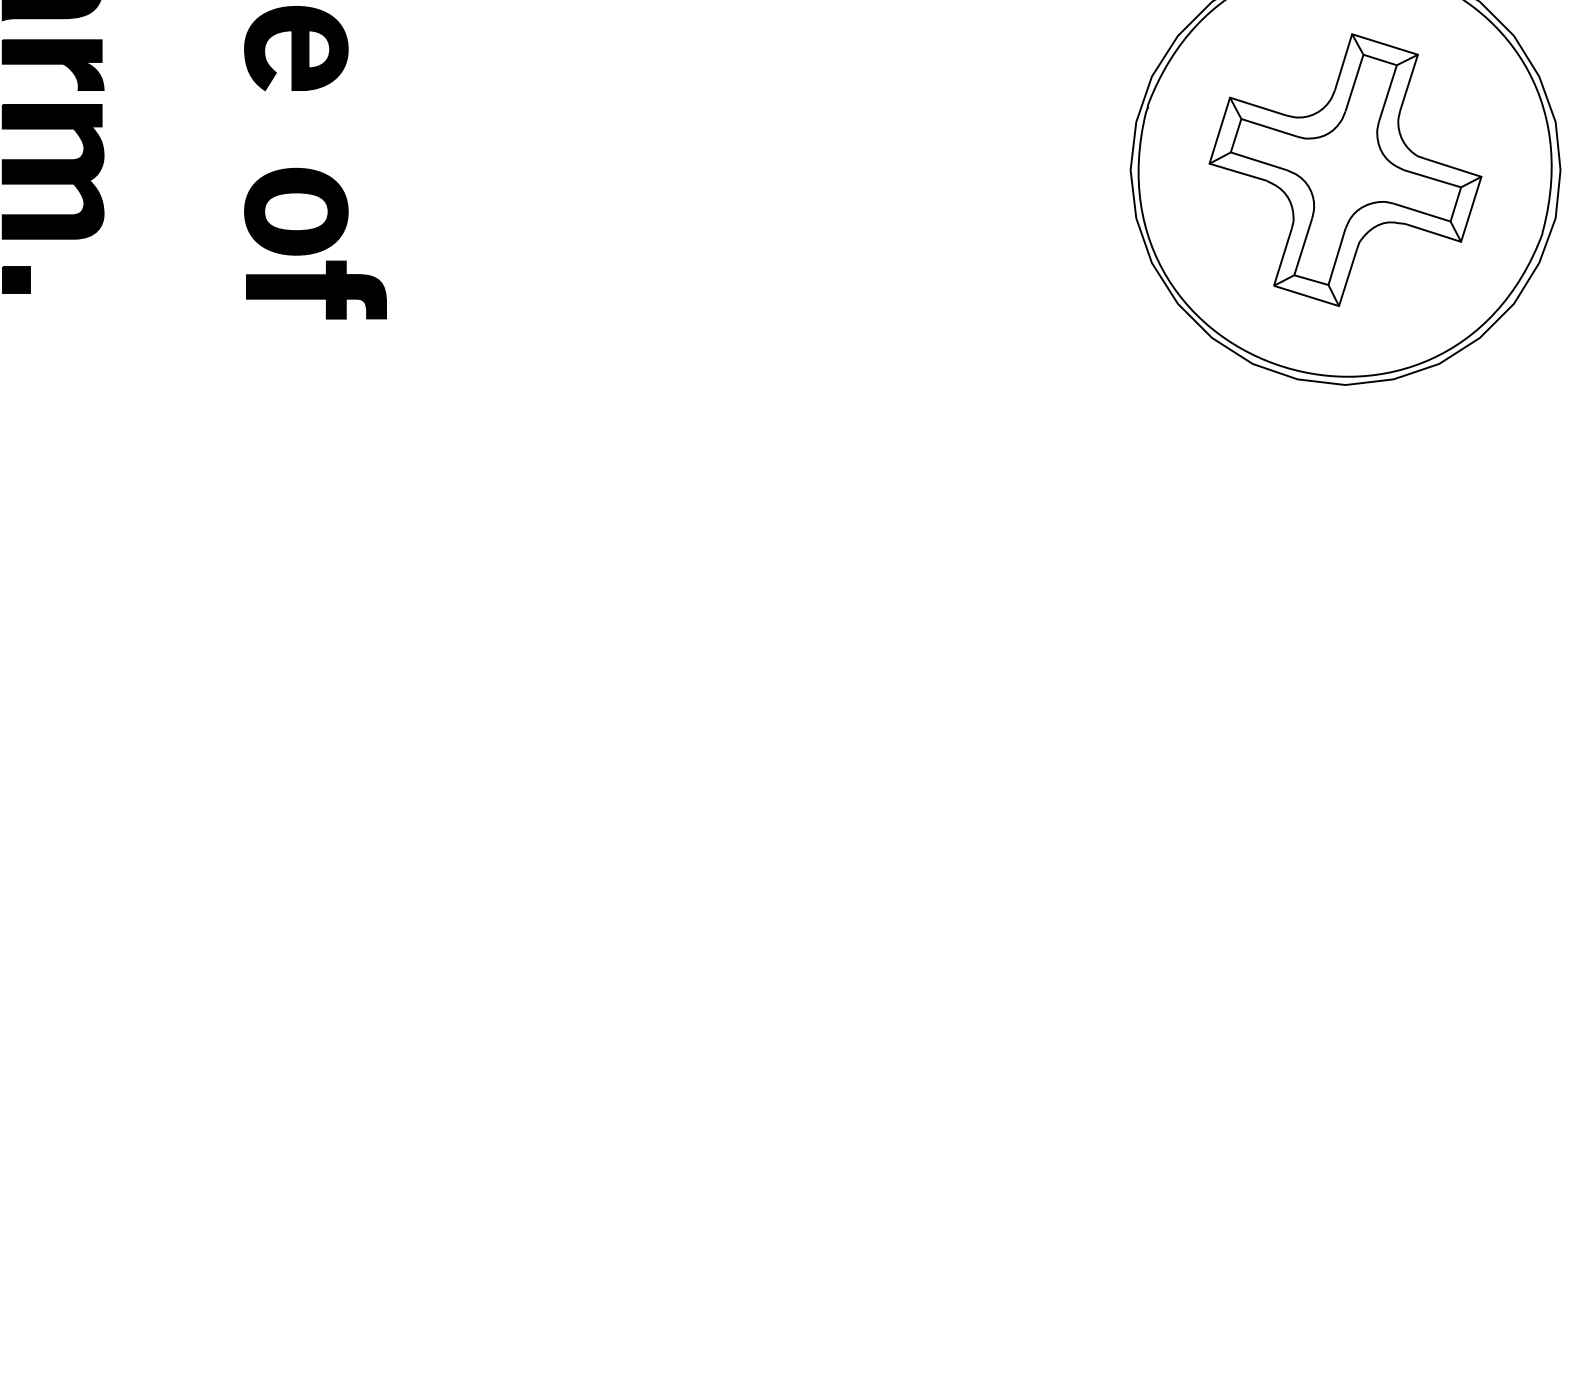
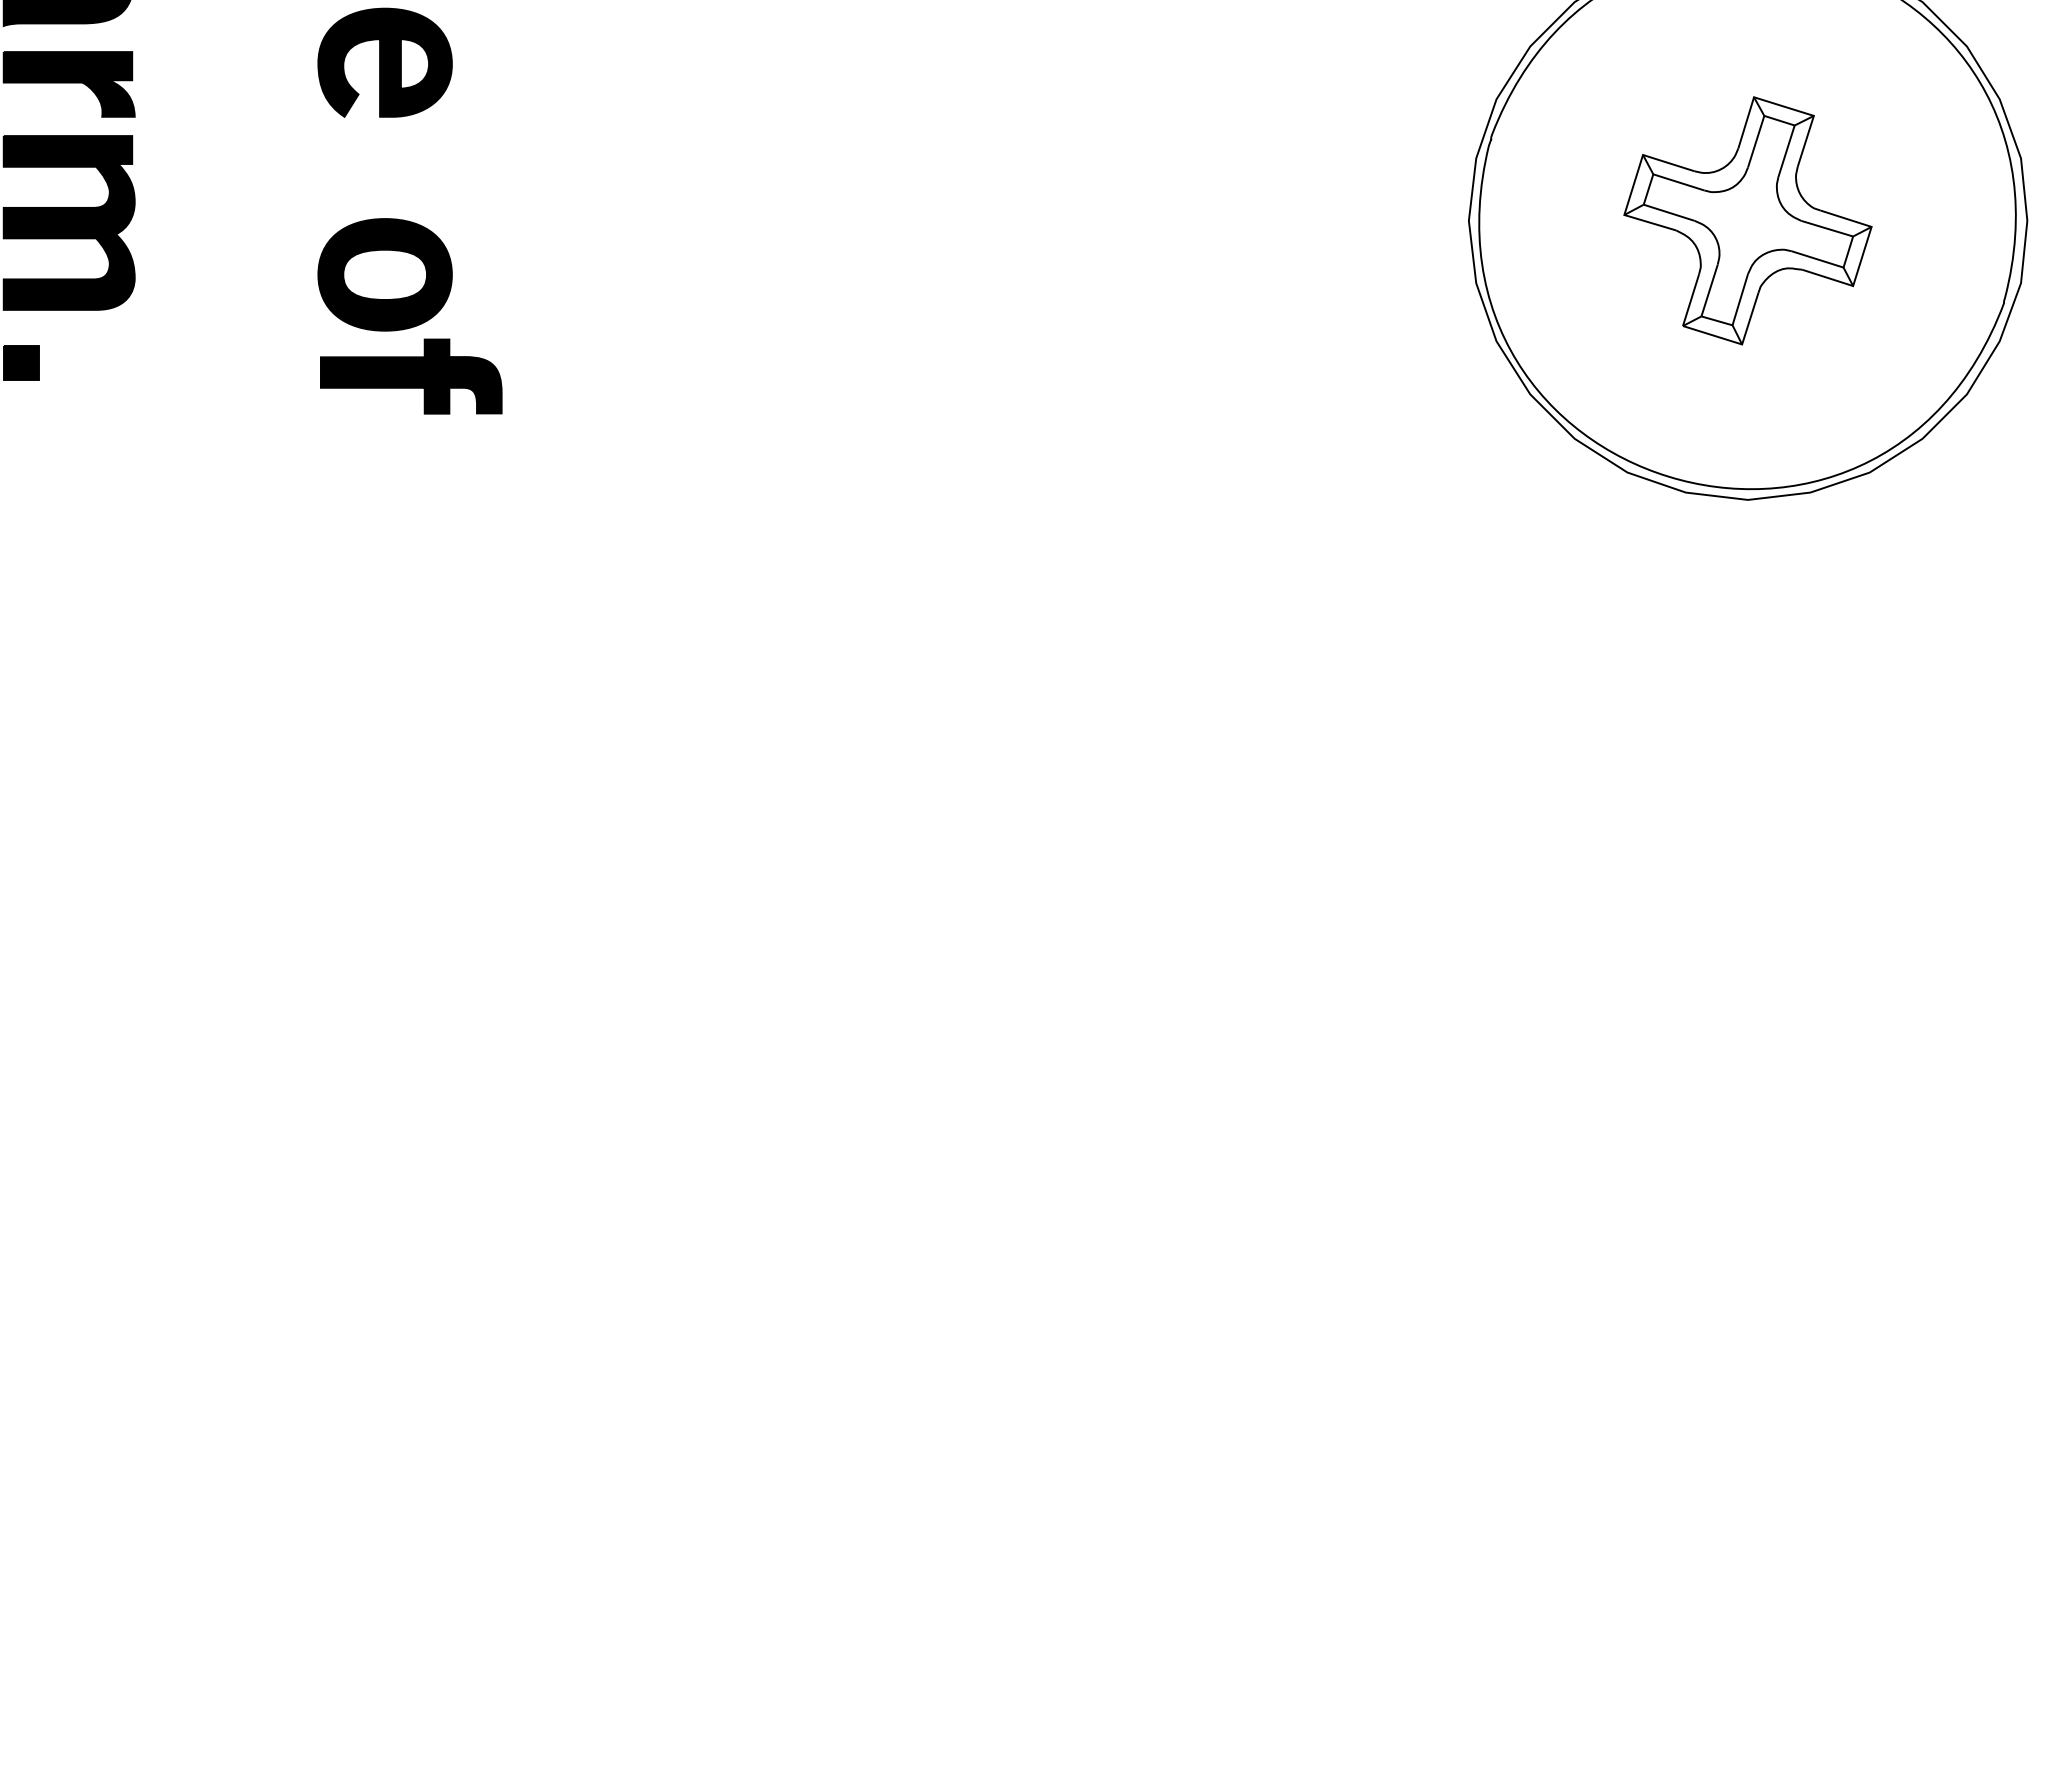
part: (1345, 169) -> (1747, 220), size x0.7

